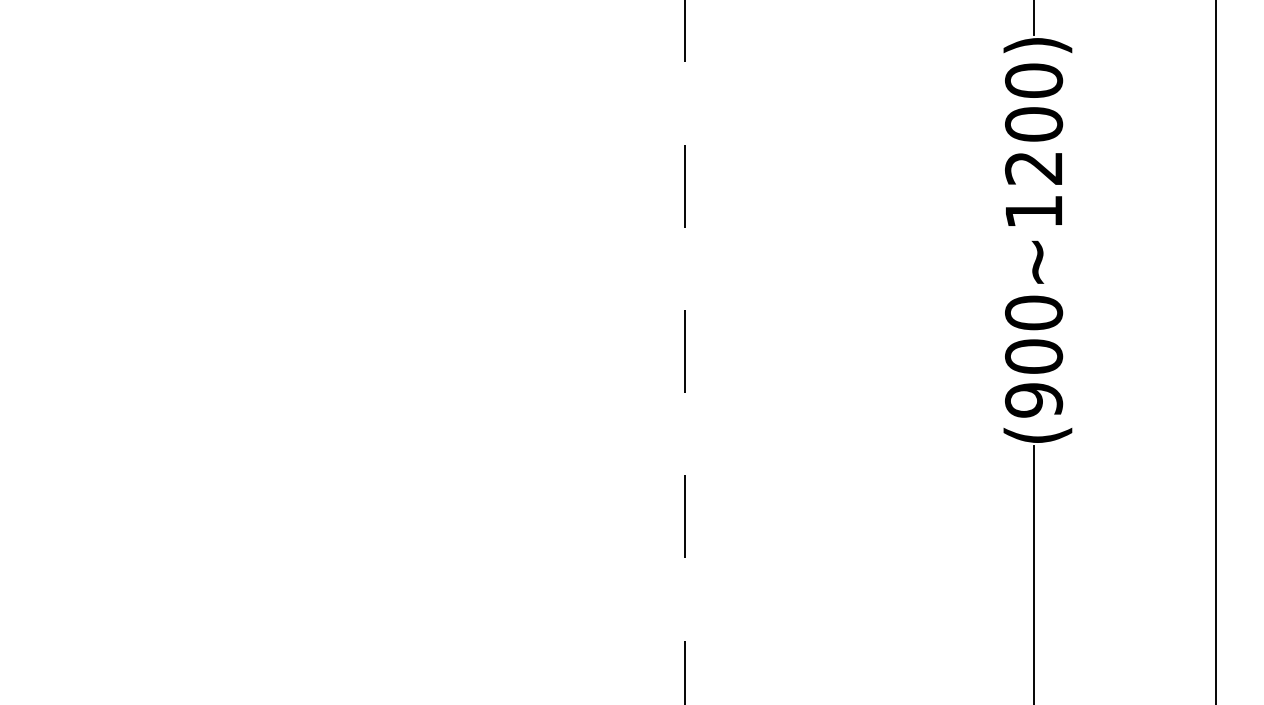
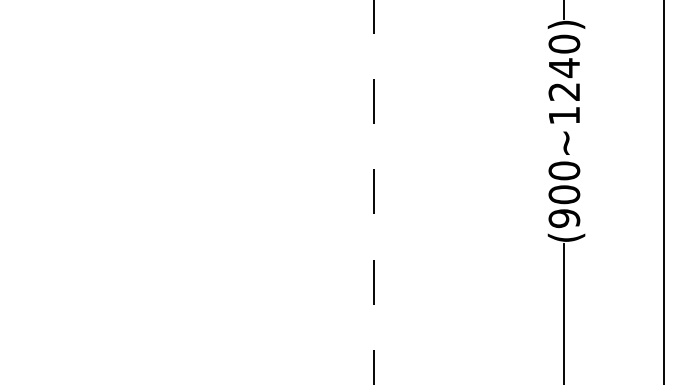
text: (1034, 125) -> (564, 68), (900~1200) -> (900~1240)

